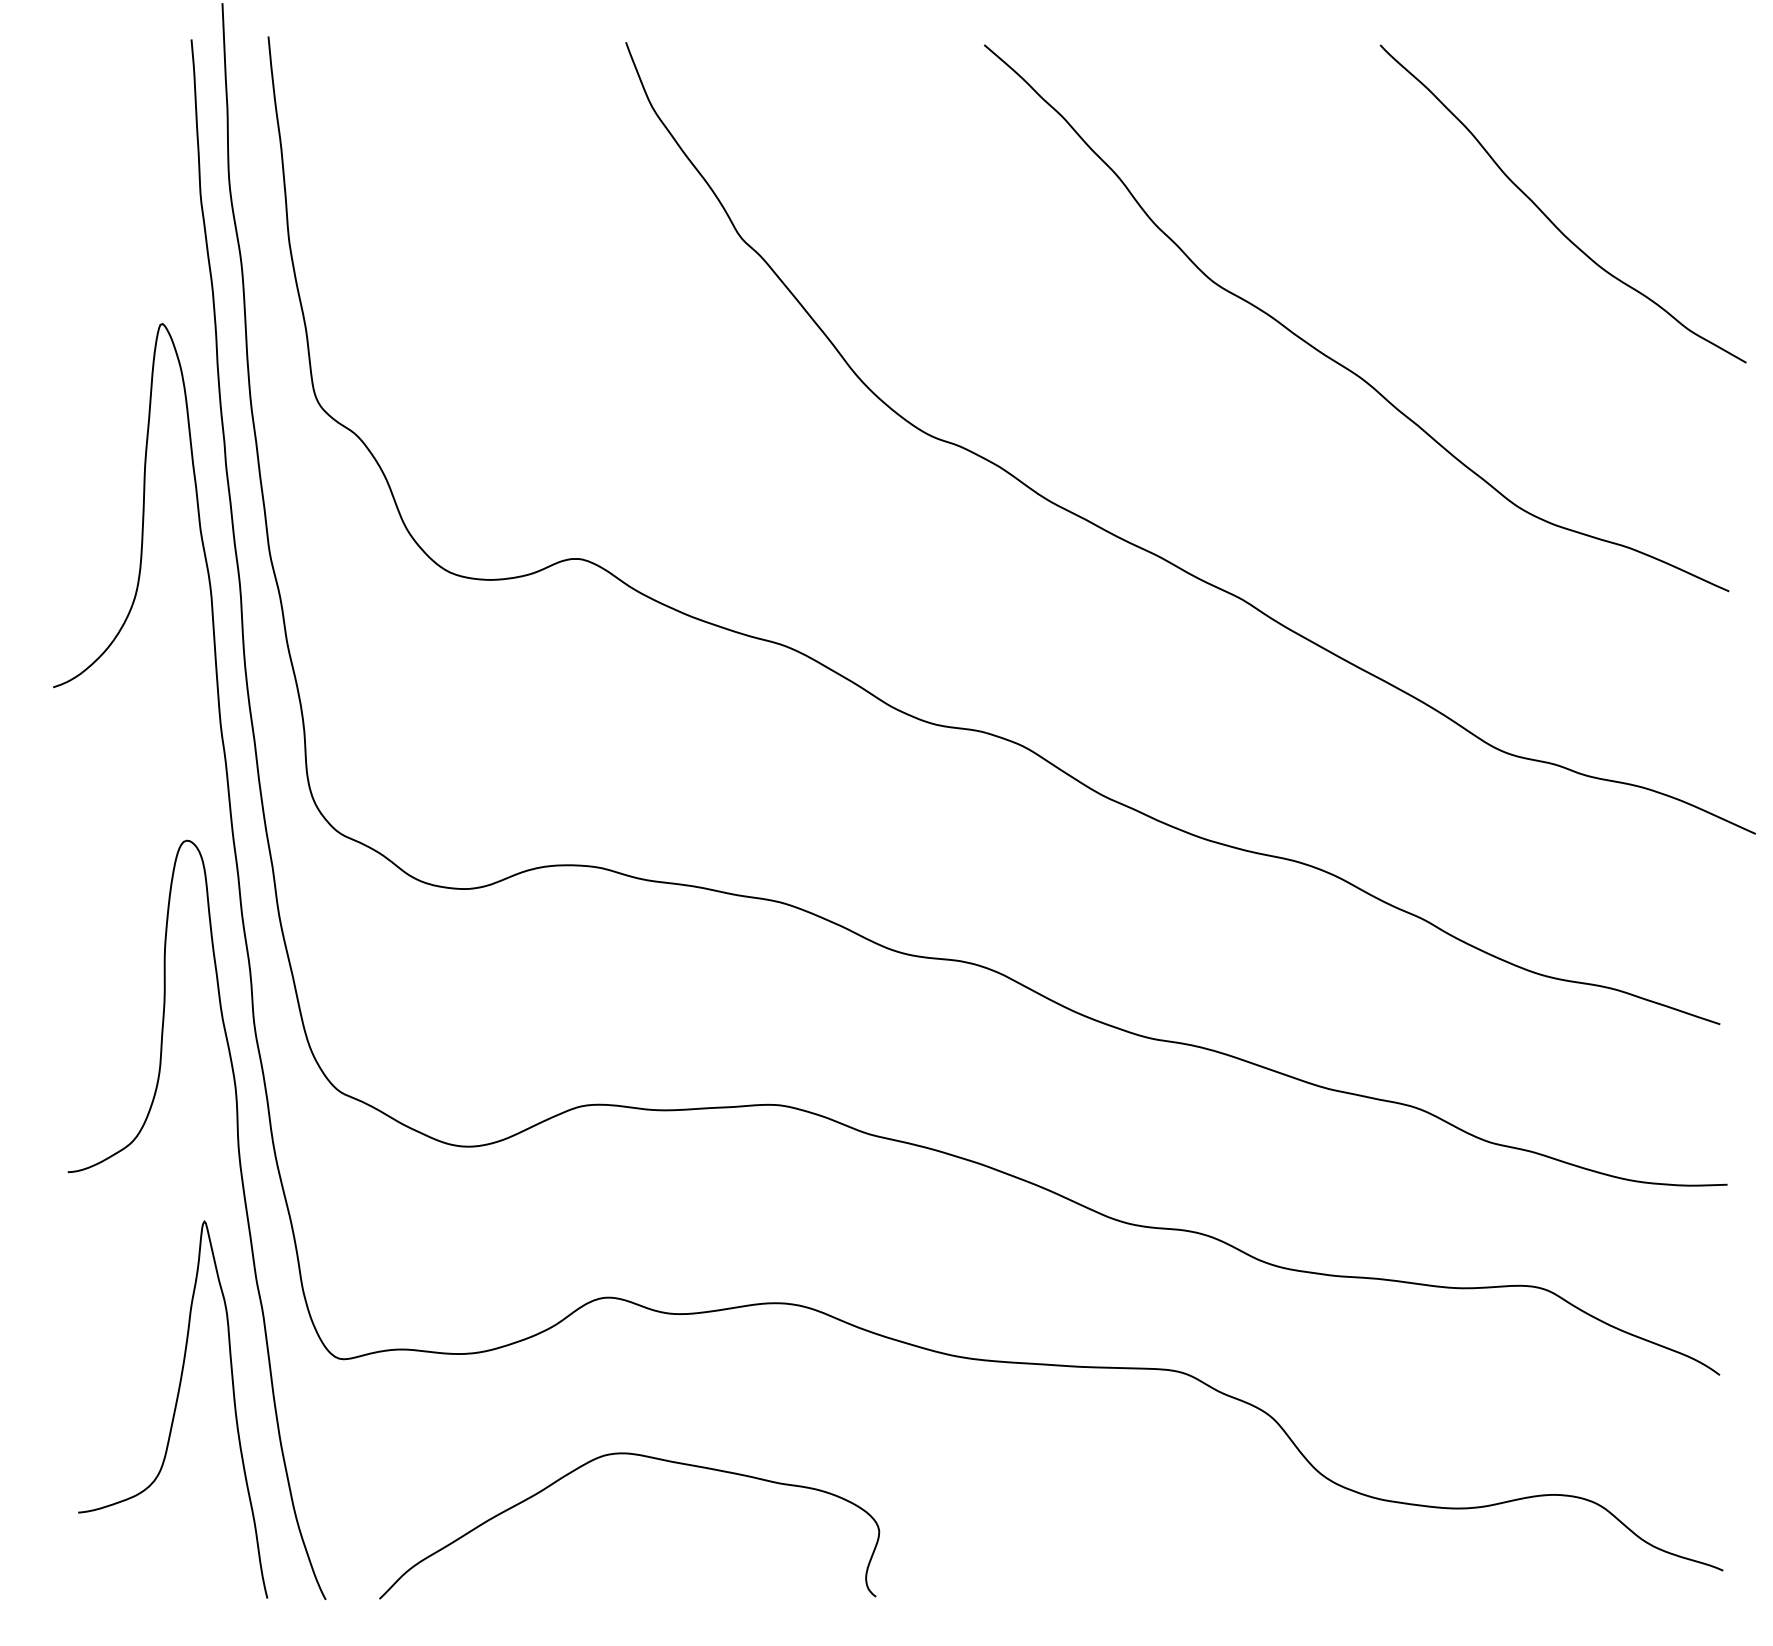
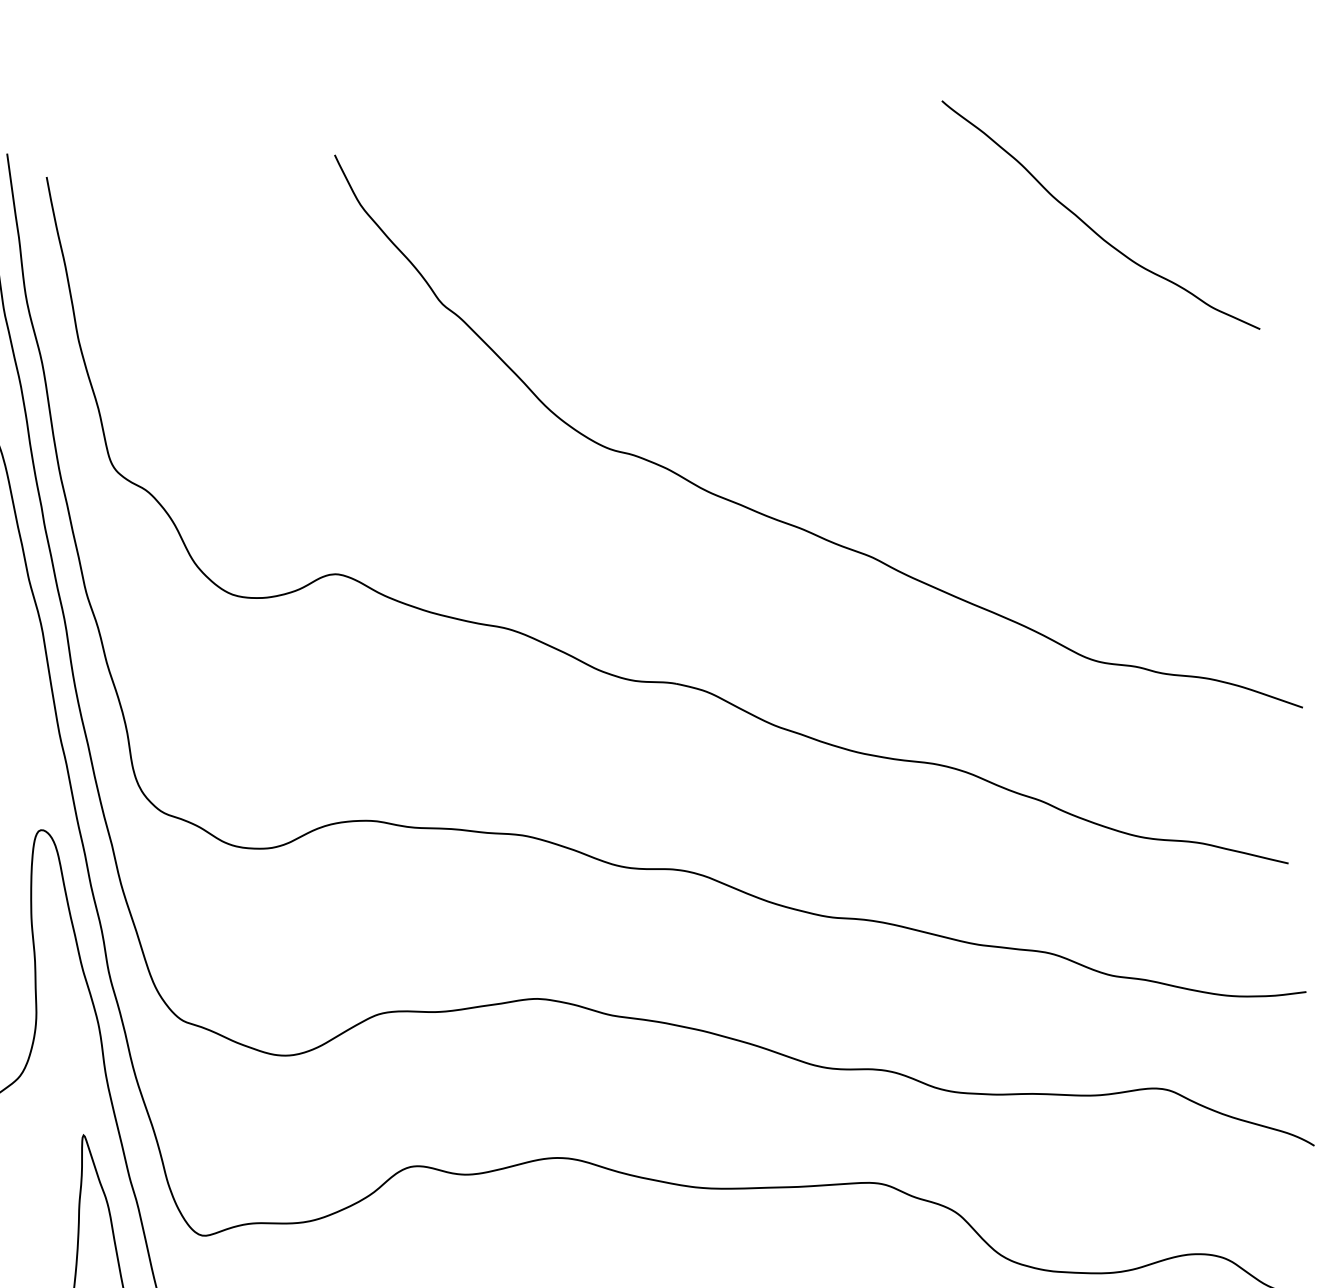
curve: (1329, 356) -> (924, 355), removed

